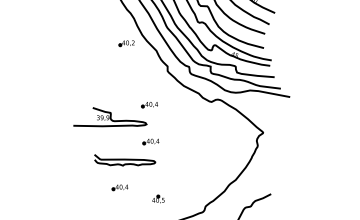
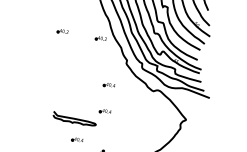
part: (72, 43) -> (62, 31), added
part: (110, 117) -> (79, 89), removed
curve: (125, 160) -> (74, 119), moved

